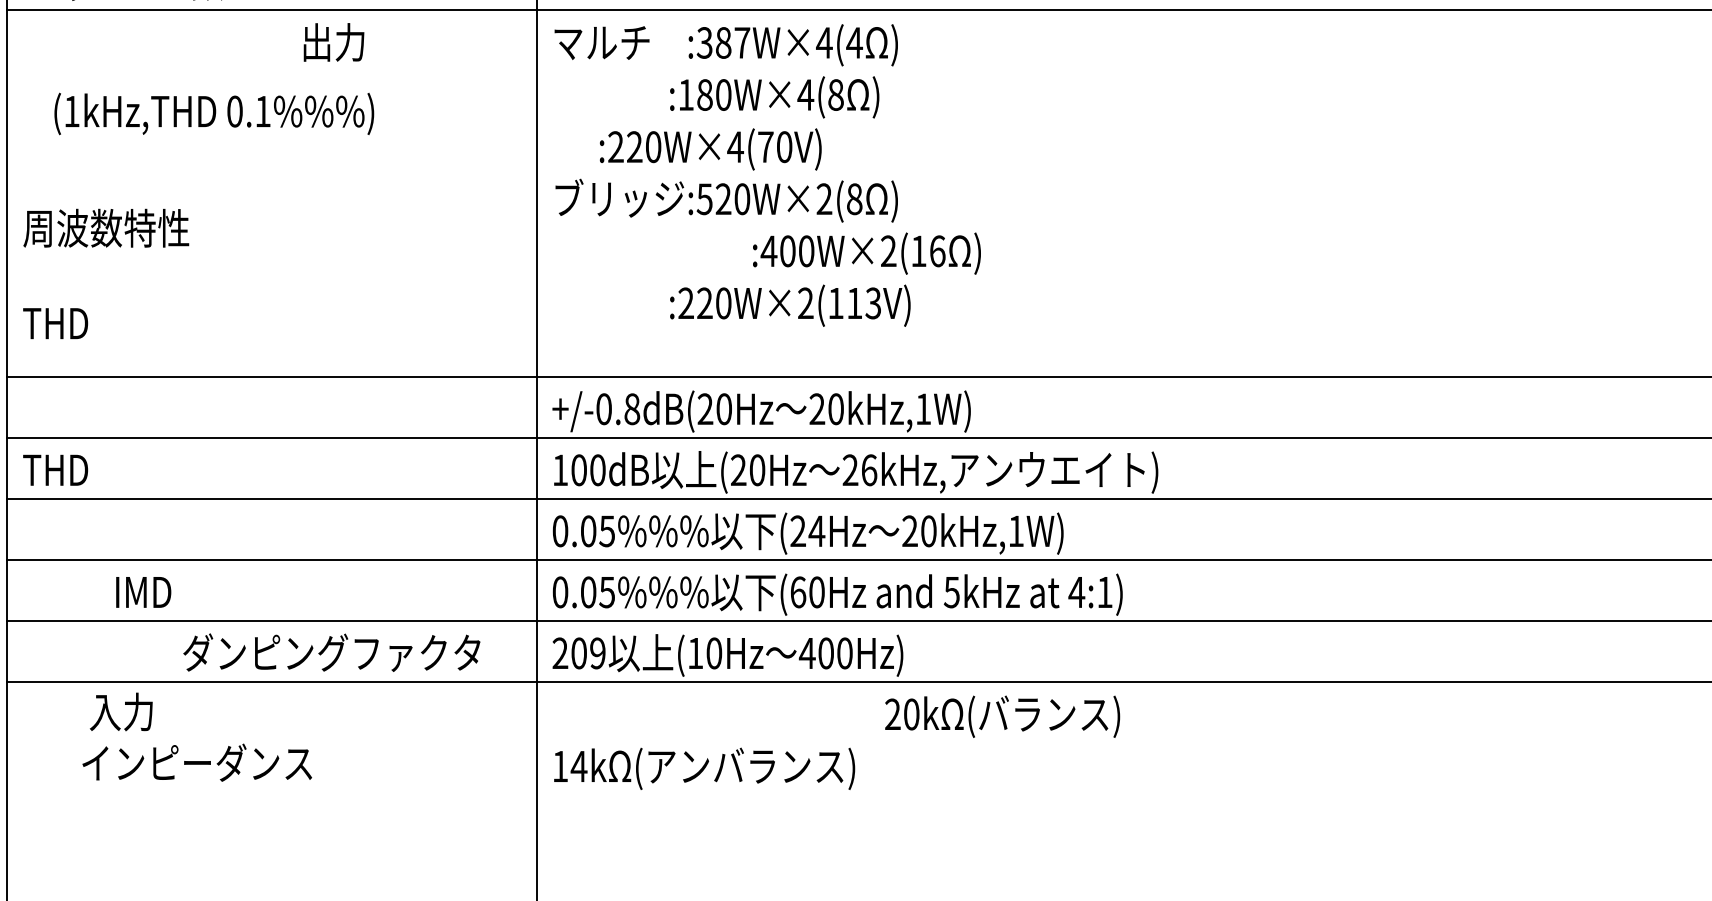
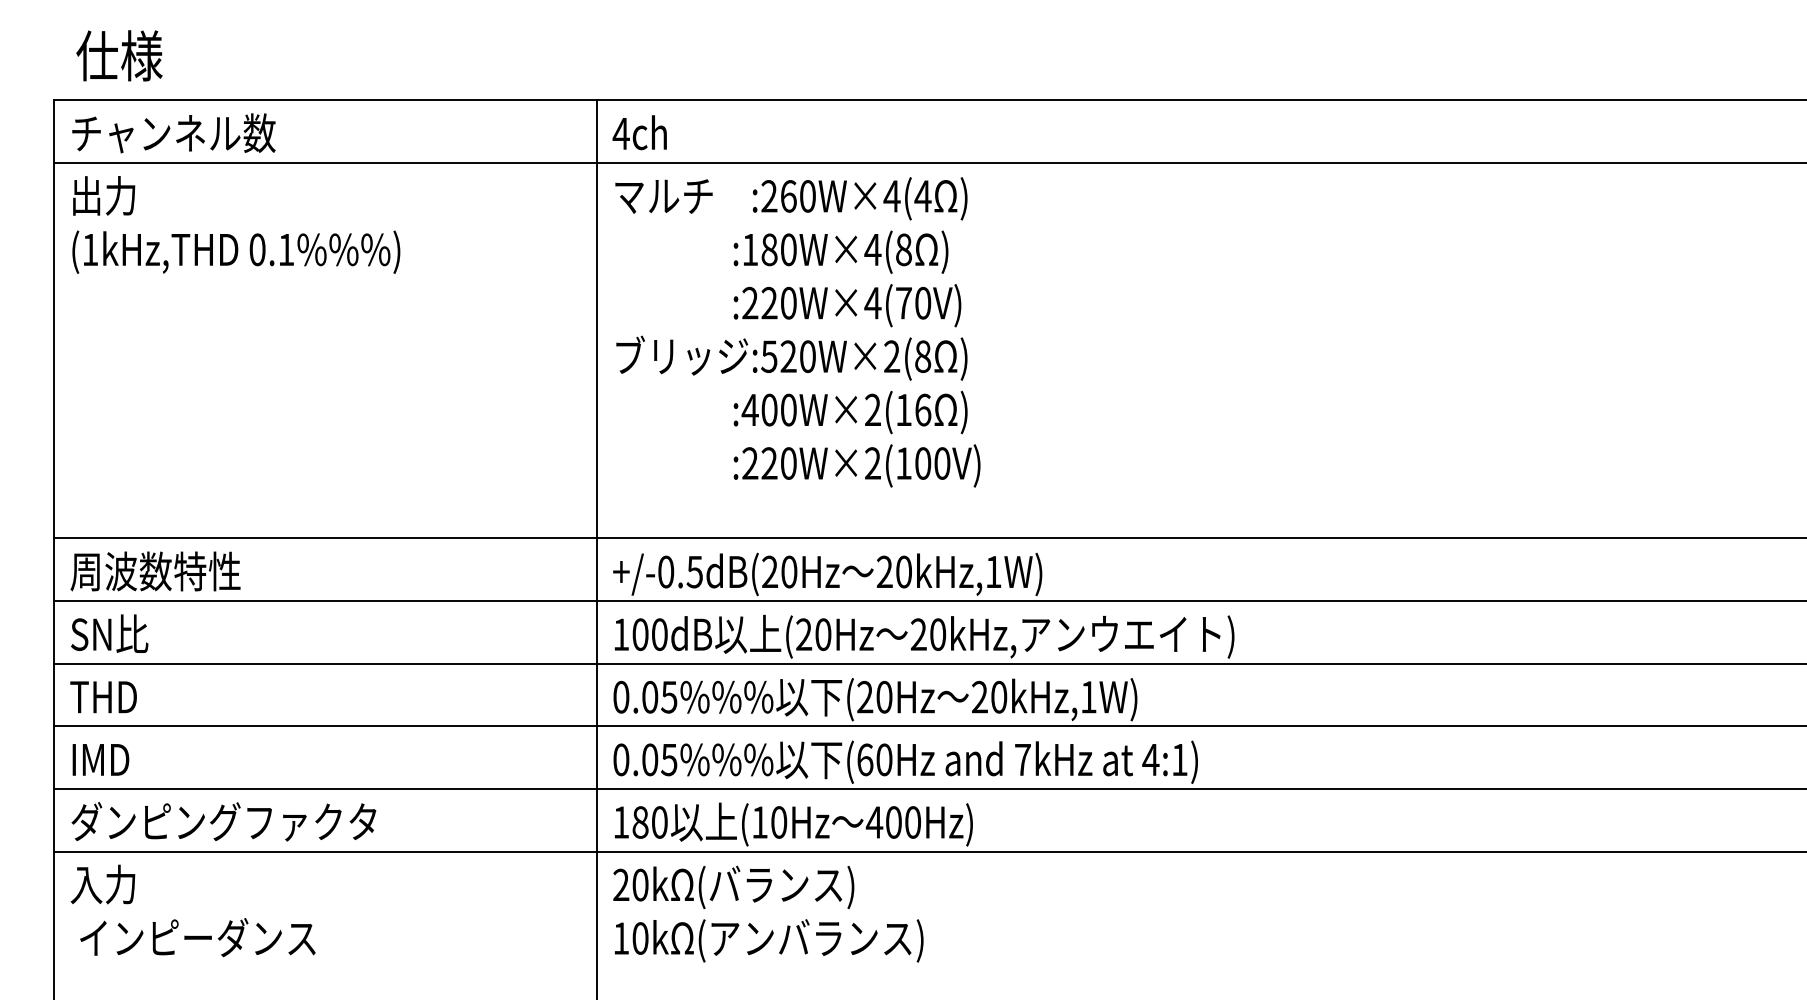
text: (334, 42) -> (104, 195), moved
text: (723, 43) -> (788, 196), :387W×4(4 -> :260W×4(4
text: (214, 113) -> (236, 251), moved
text: (710, 149) -> (847, 305), moved
text: (106, 228) -> (155, 571), moved
text: (866, 253) -> (850, 412), moved
text: (863, 303) -> (932, 463), :220W×2(113V) -> :220W×2(100V)
text: (55, 323) -> (103, 697), moved
text: (631, 408) -> (694, 571), +/-0.8dB(20Hz -> +/-0.5dB(20Hz
text: (61, 469) -> (109, 633), THD -> SN比
text: (869, 470) -> (938, 634), 26kHz, -> 20kHz,
text: (817, 530) -> (884, 696), (24Hz -> (20Hz
text: (143, 592) -> (100, 759), moved
text: (951, 592) -> (1022, 760), 5kHz -> 7kHz
text: (331, 652) -> (223, 821), moved
text: (579, 653) -> (640, 822), 209 -> 180
text: (120, 711) -> (102, 884), moved
text: (1002, 716) -> (733, 887), moved
text: (196, 762) -> (197, 937), moved
text: (579, 766) -> (640, 938), 14k -> 10k

